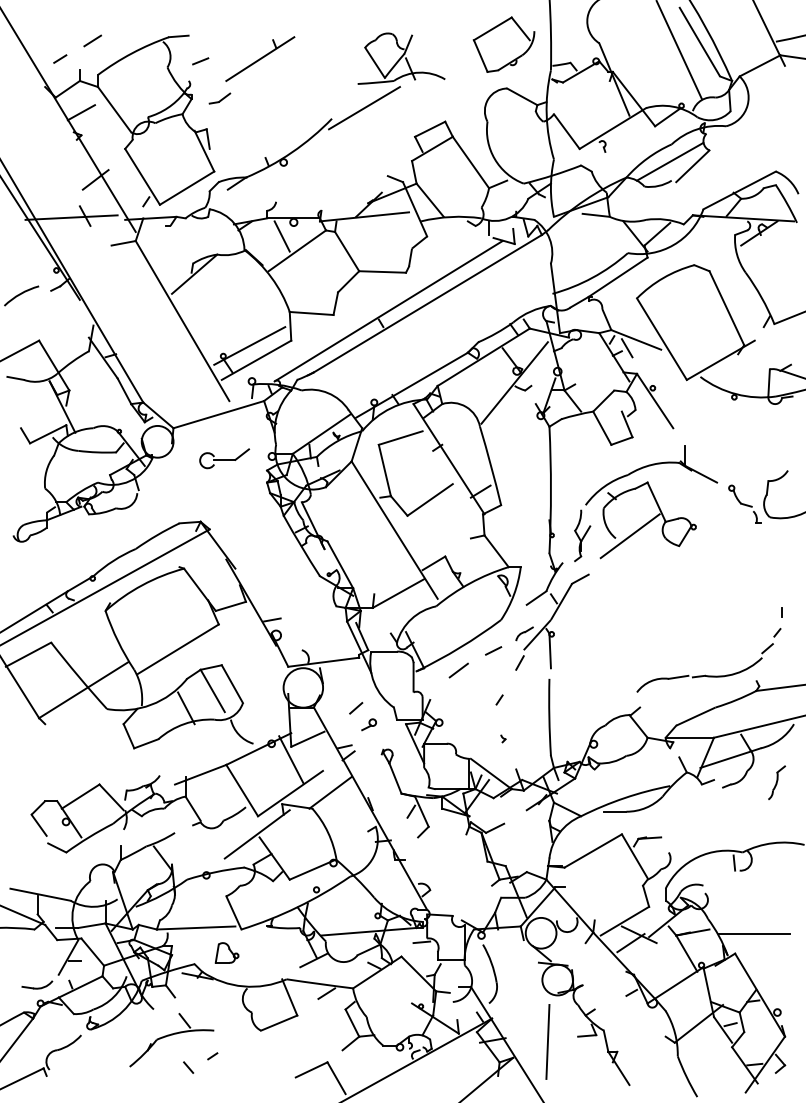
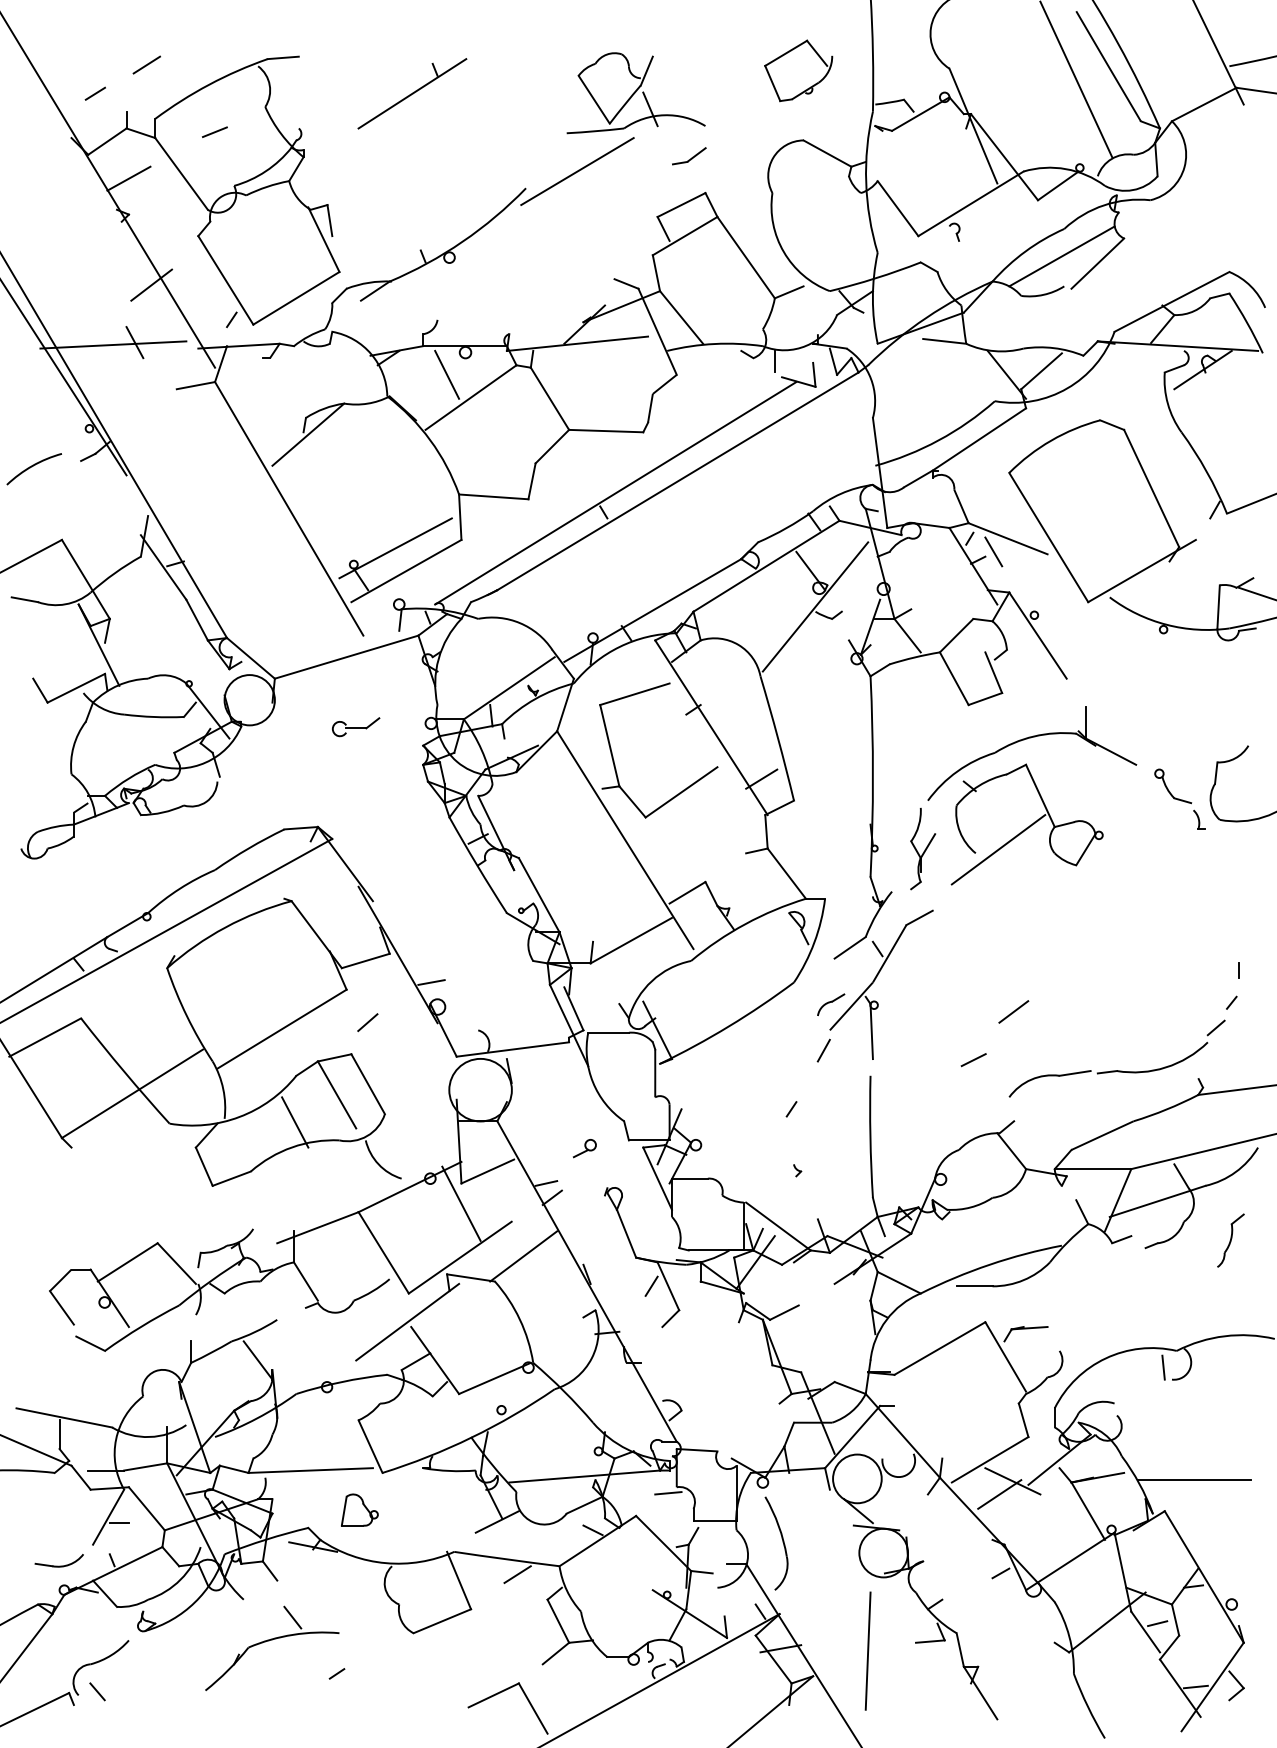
part: (503, 44) -> (797, 70), size x0.7
line: (200, 61) -> (214, 132), moved
part: (219, 98) -> (688, 156), moved
part: (224, 458) -> (355, 726), size x0.6
line: (493, 650) -> (973, 1059), moved
line: (458, 670) -> (1013, 1011), moved
line: (356, 708) -> (368, 1022), moved
line: (188, 1067) -> (97, 1691), moved

